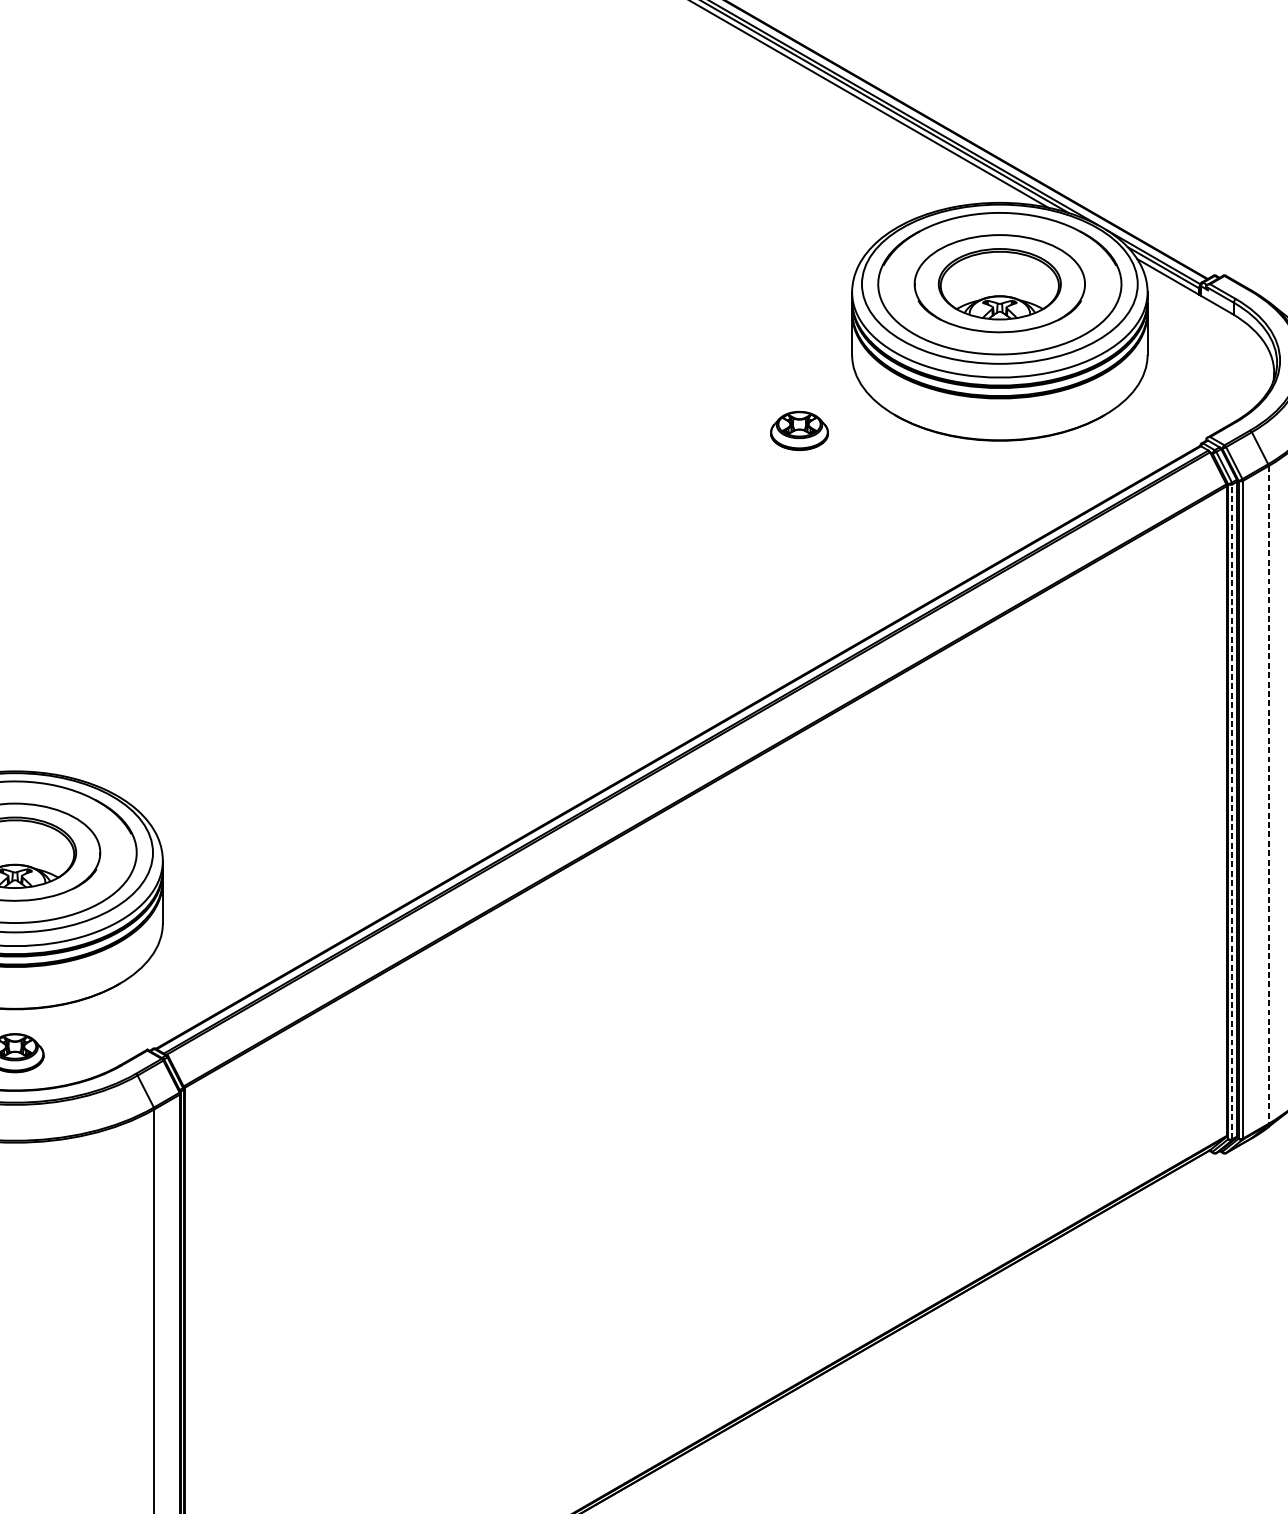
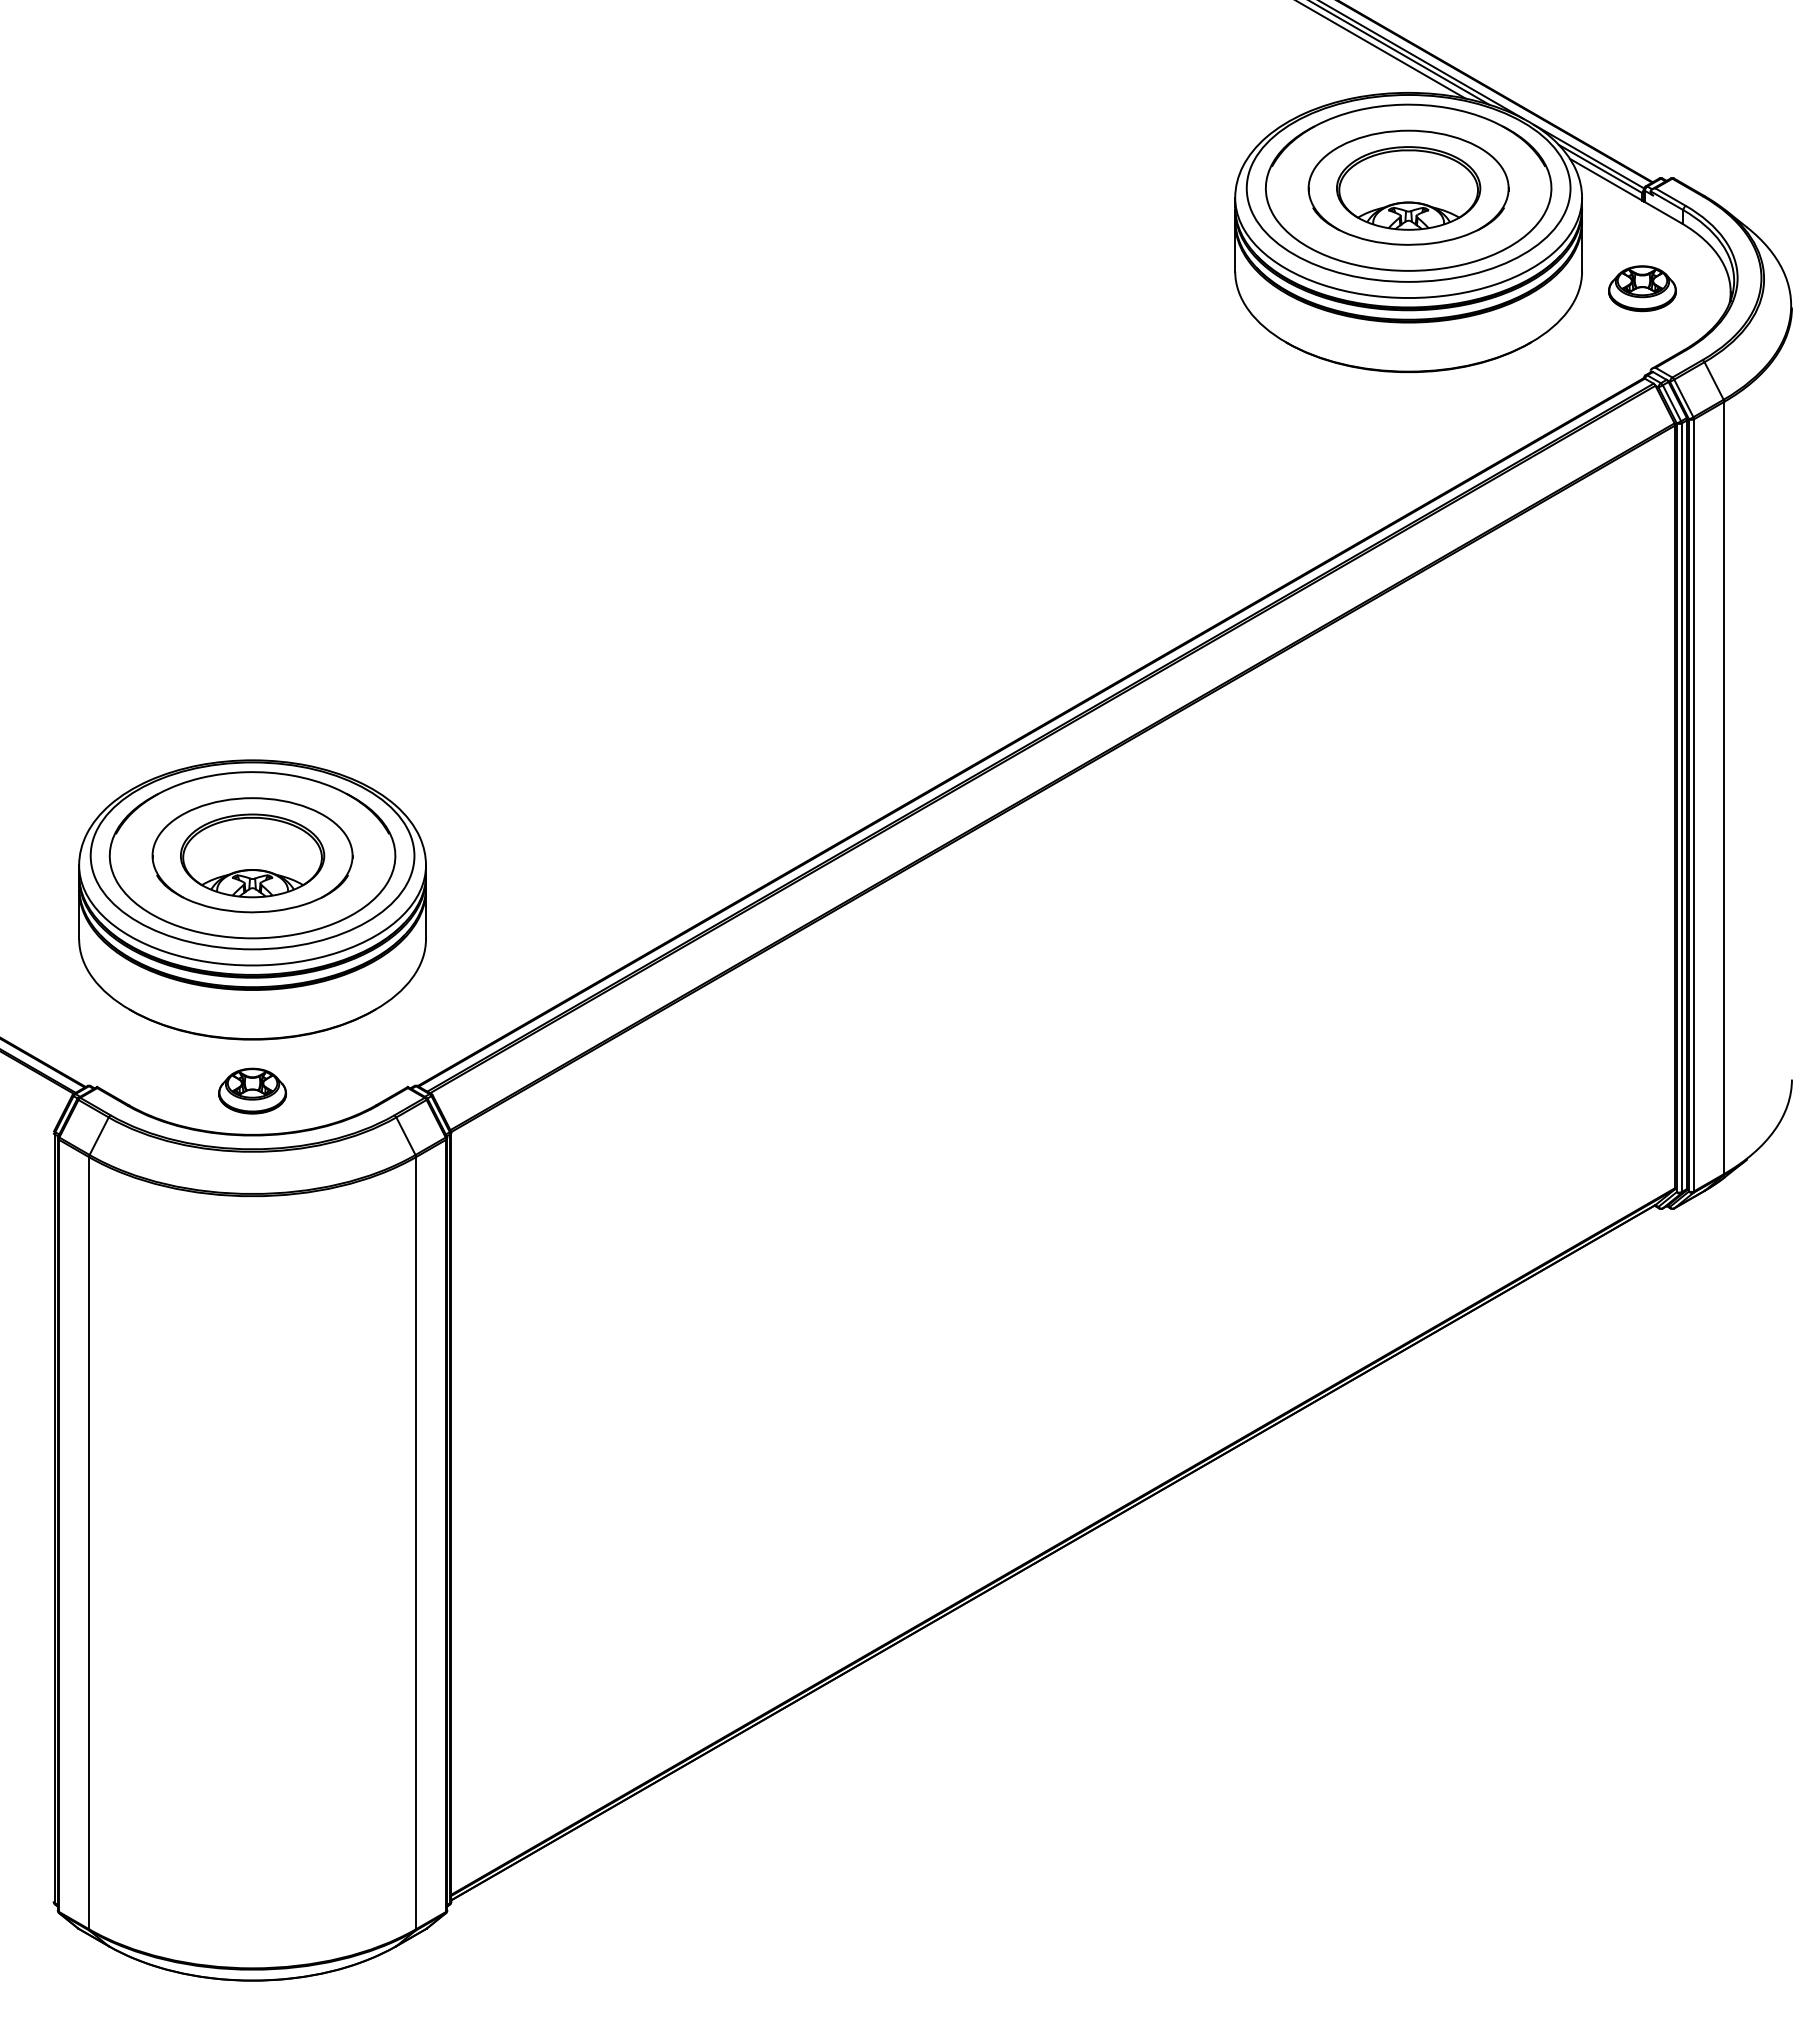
part: (799, 430) -> (1642, 288), moved
line: (1268, 795) -> (1724, 788), dashed -> solid
line: (1232, 811) -> (1681, 807), dashed -> solid

